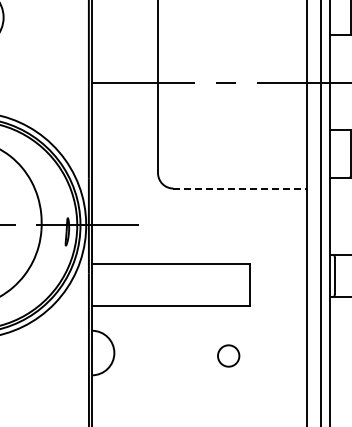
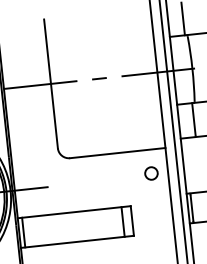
line: (240, 188) -> (117, 153), dashed -> solid
circle: (283, 221) -> (151, 173), added
line: (98, 284) -> (23, 232), added
line: (237, 284) -> (123, 221), added

